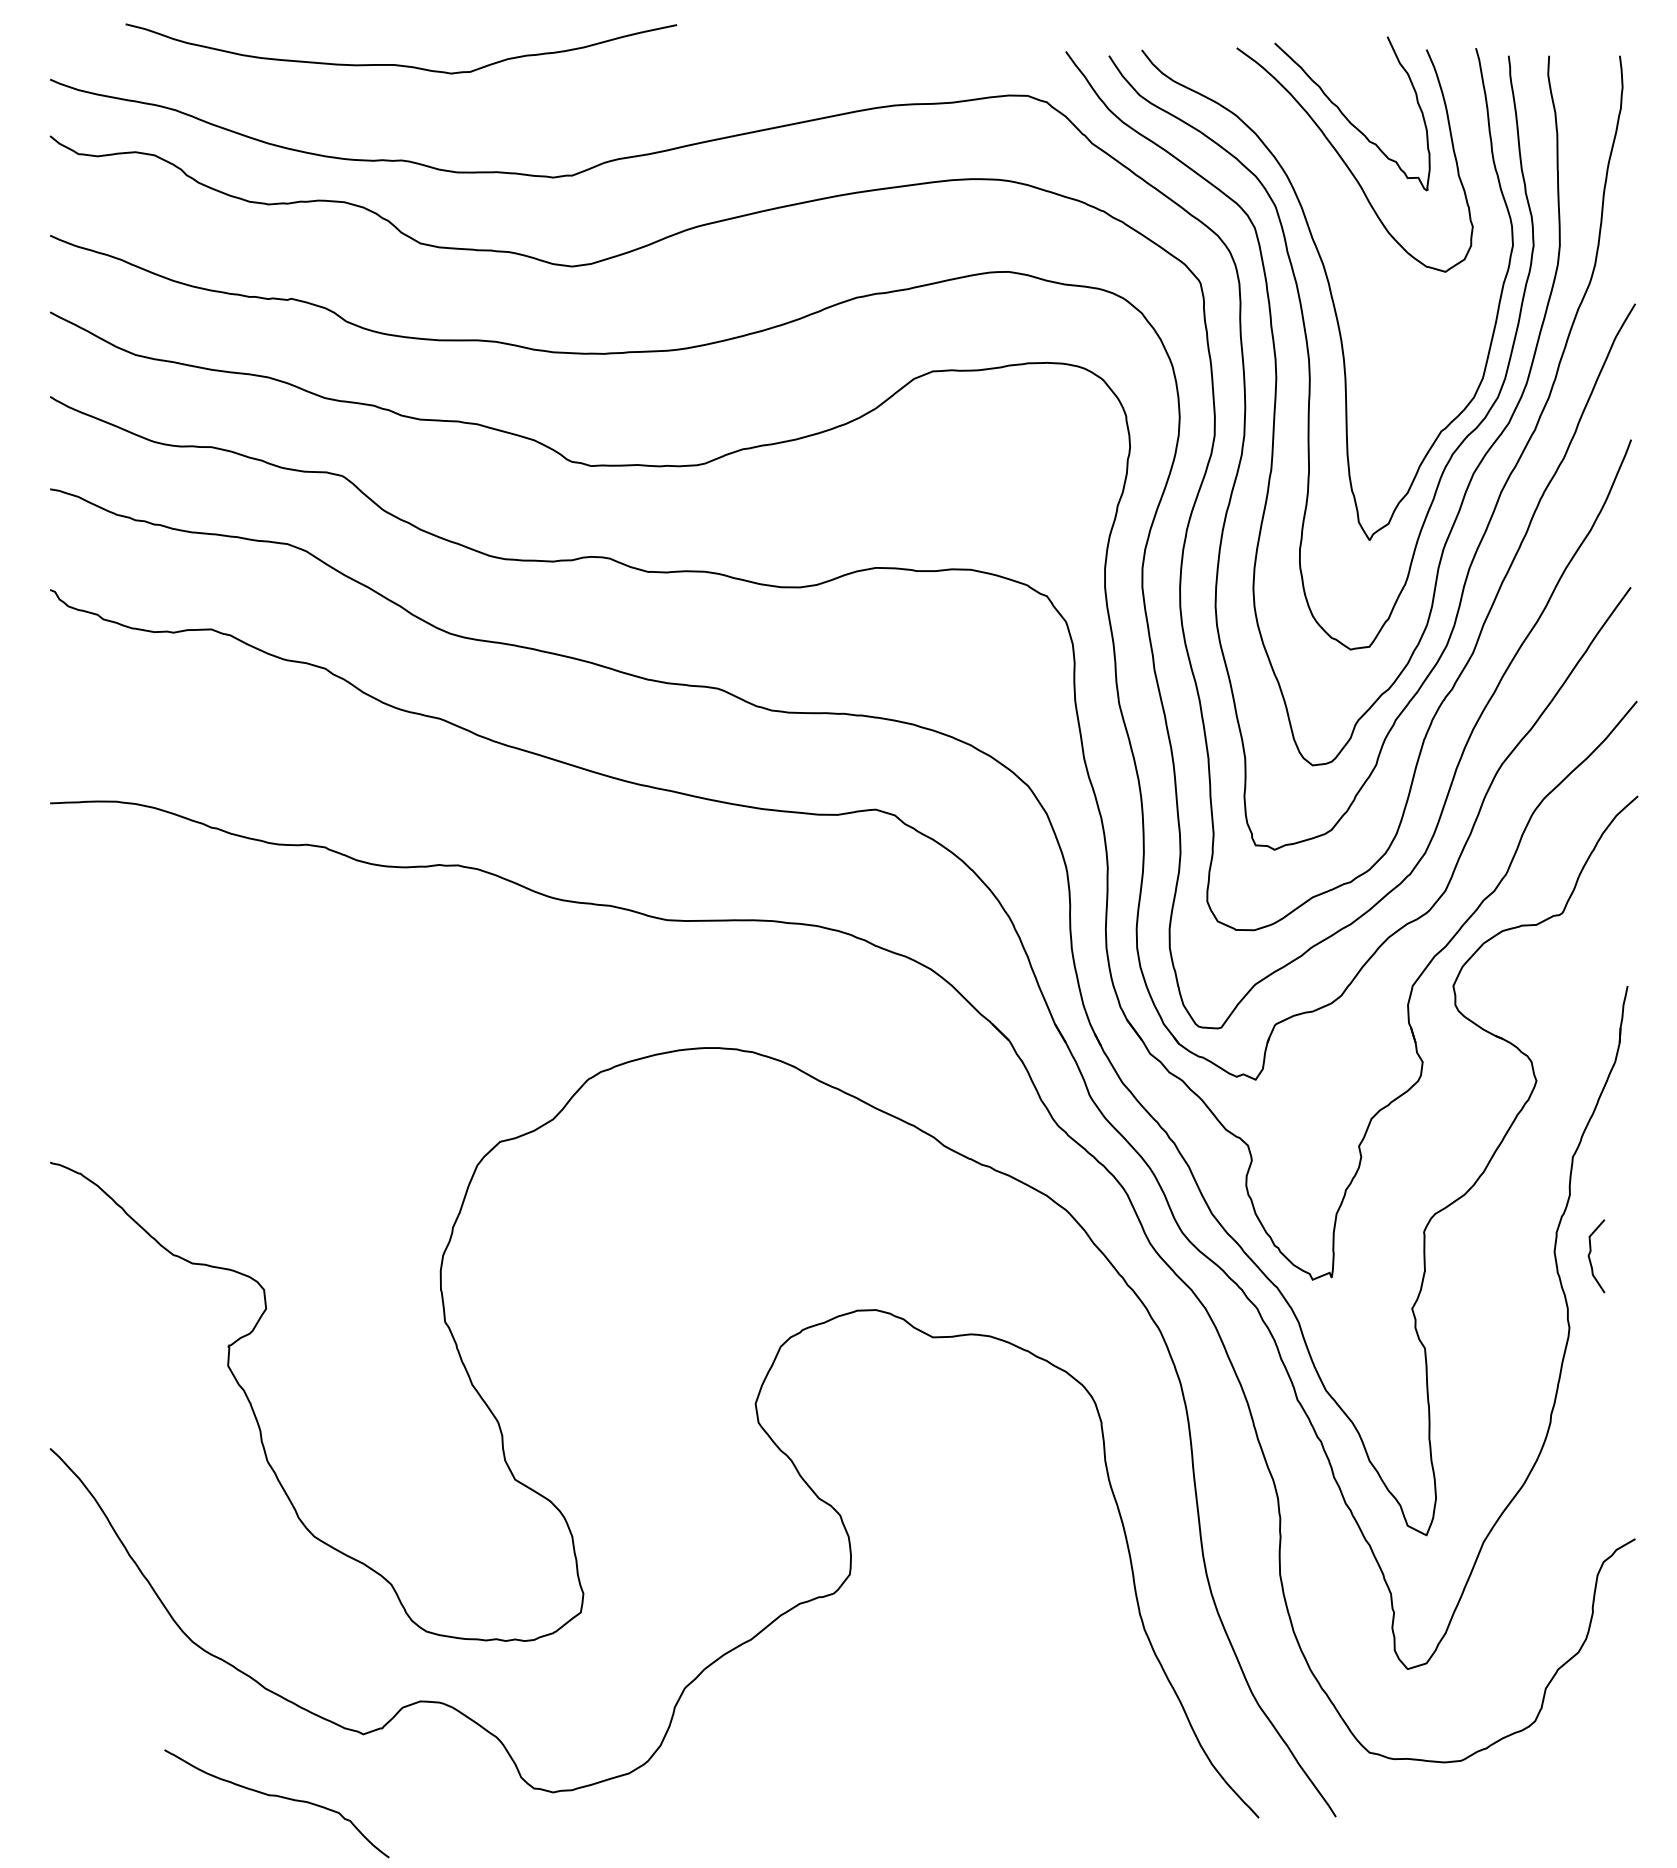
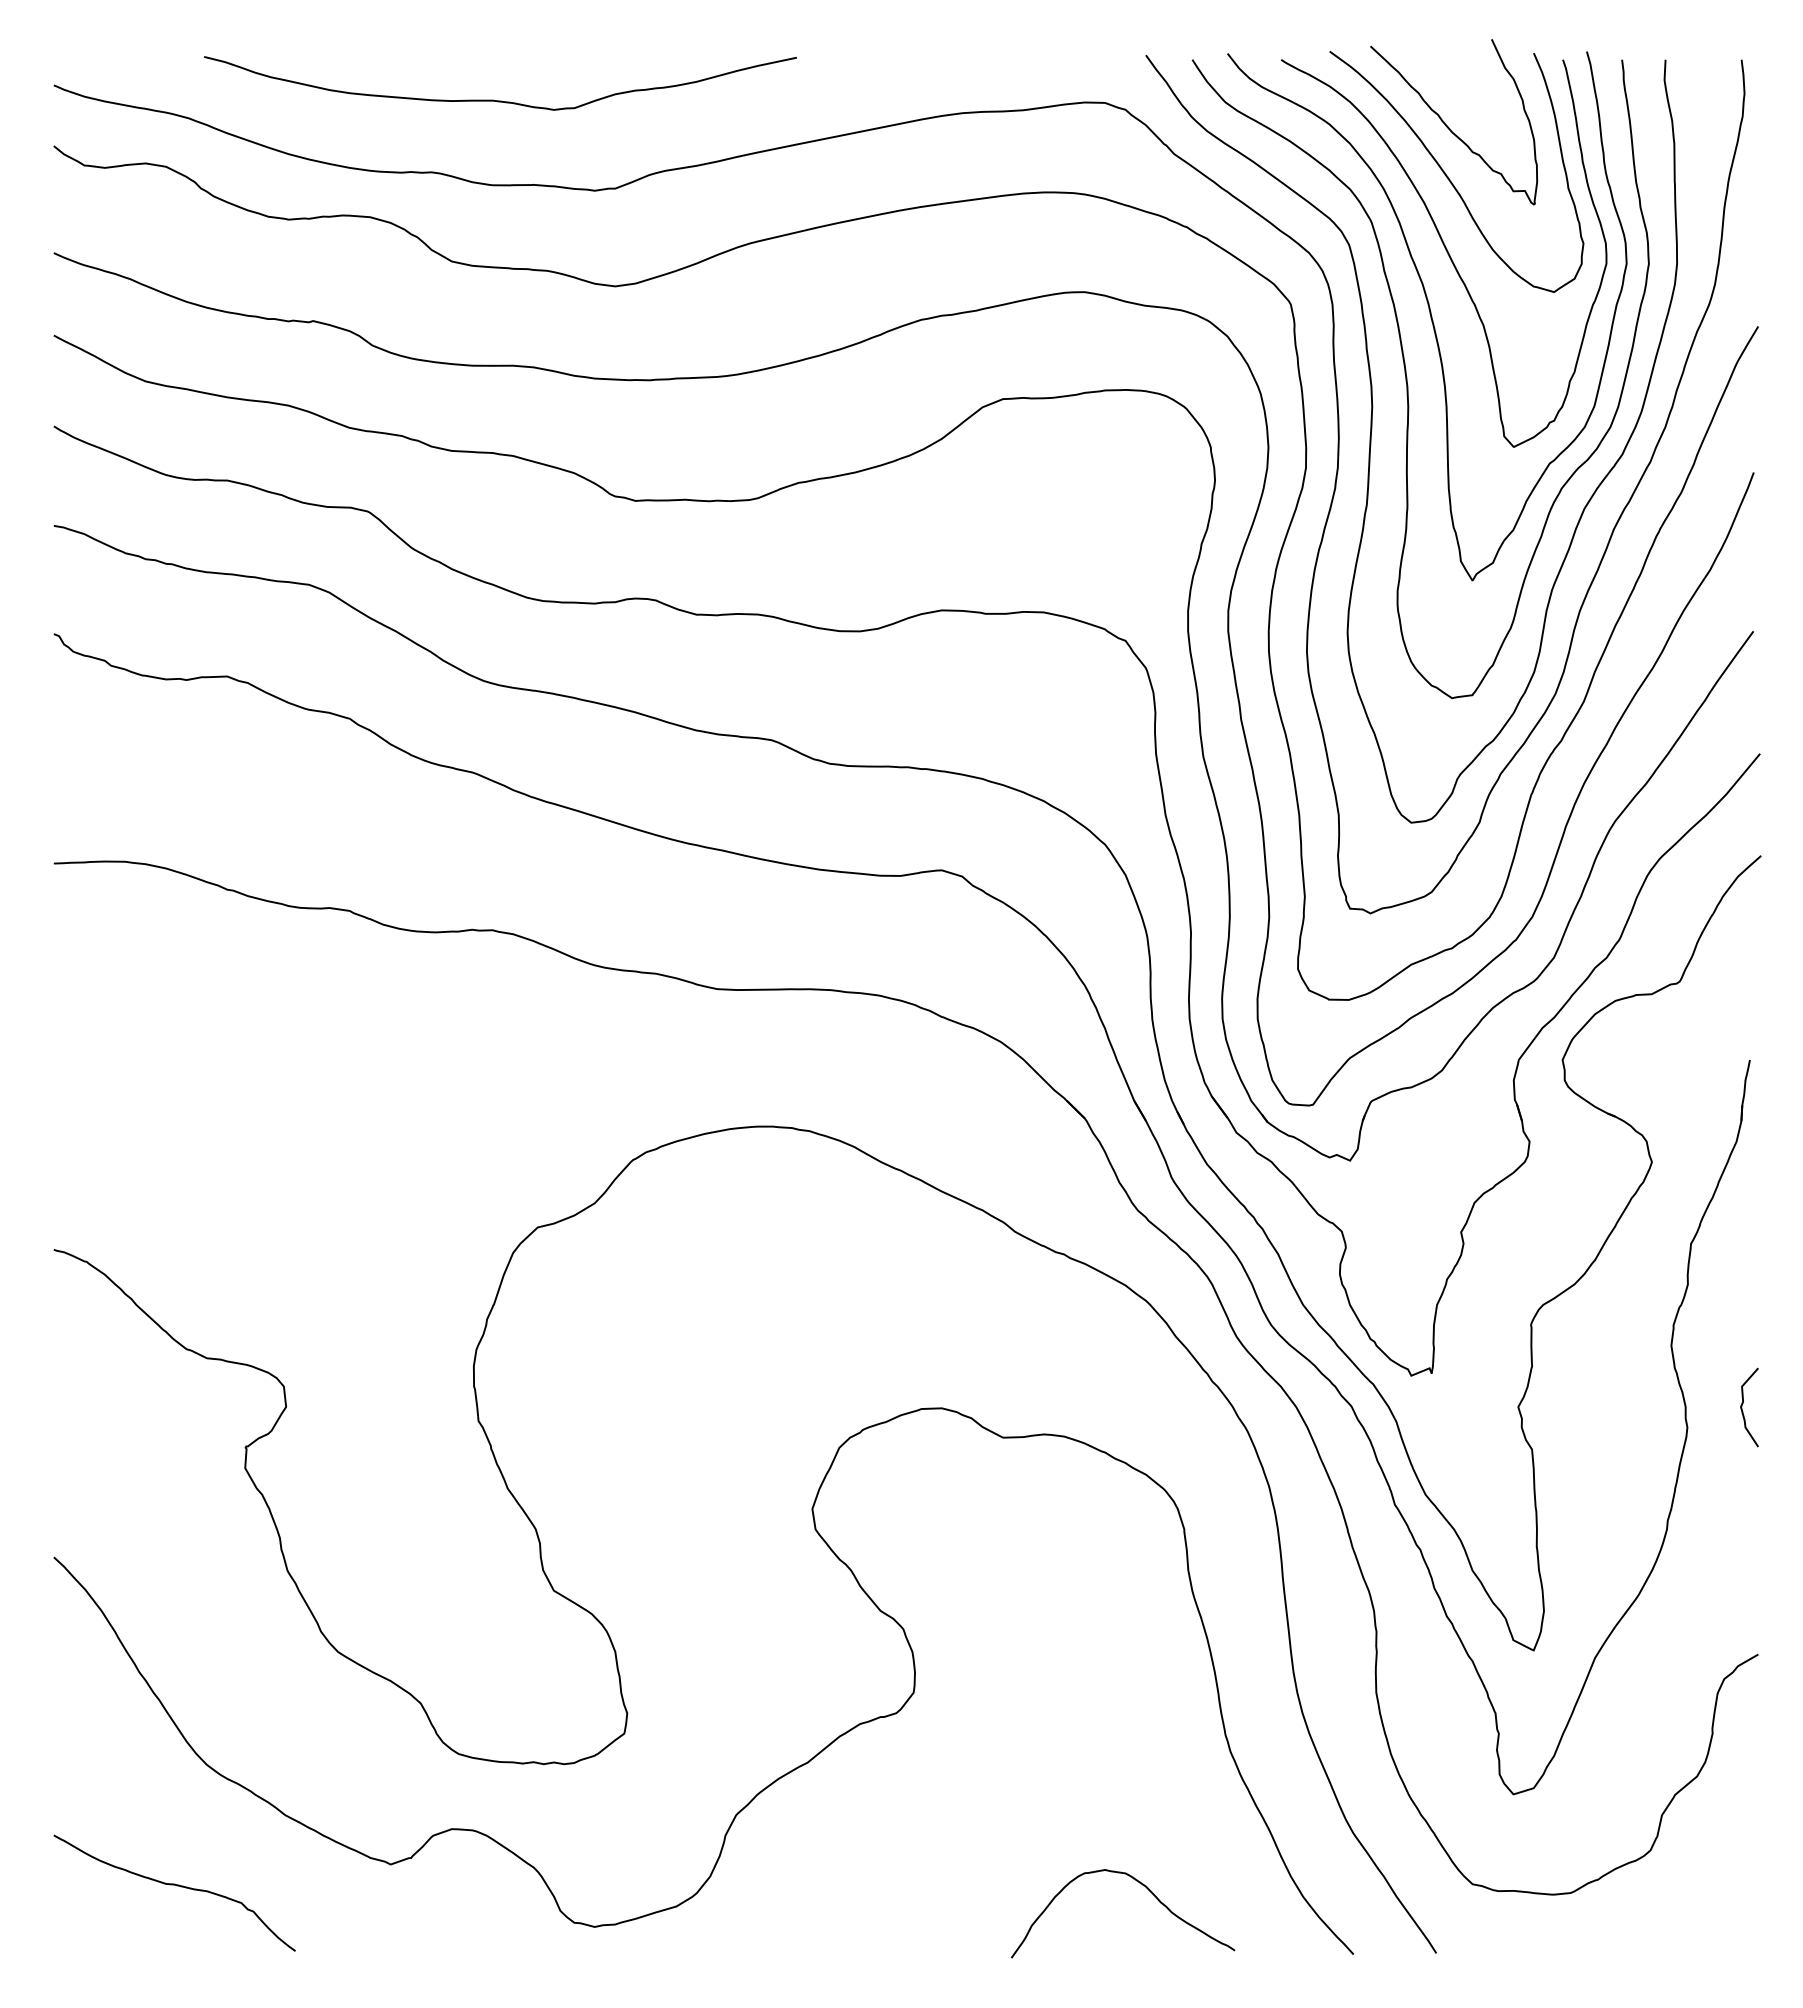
curve: (401, 64) -> (500, 100), moved
curve: (1345, 235) -> (1446, 252), added
curve: (1590, 1256) -> (1742, 1407), moved
curve: (1063, 1754) -> (1143, 1886), added
curve: (279, 1797) -> (177, 1886), moved

